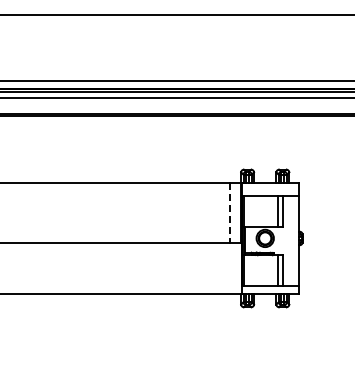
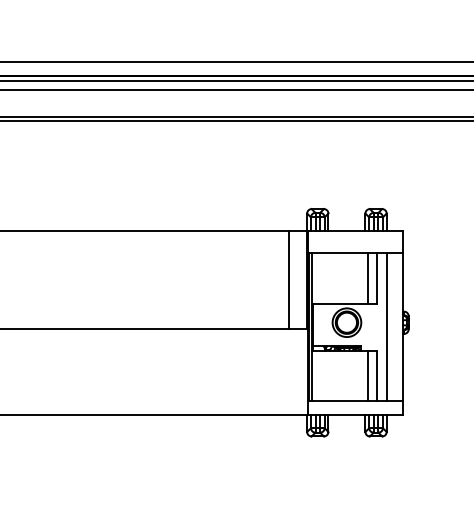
line: (230, 212) -> (289, 279), dashed -> solid
line: (289, 240) -> (387, 326), added

